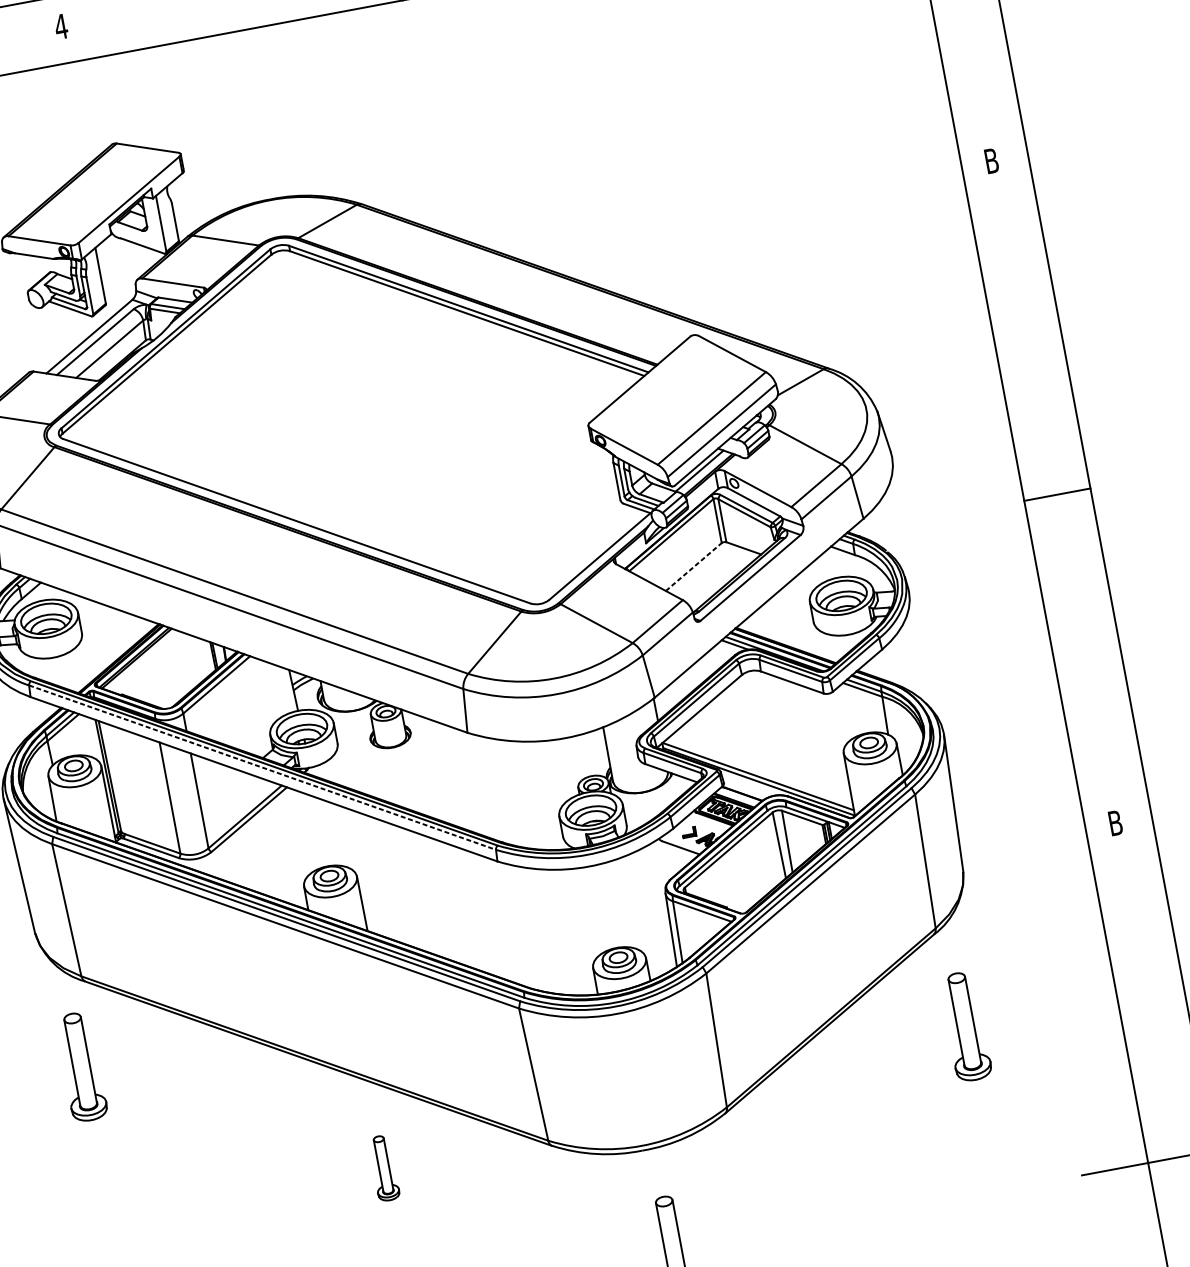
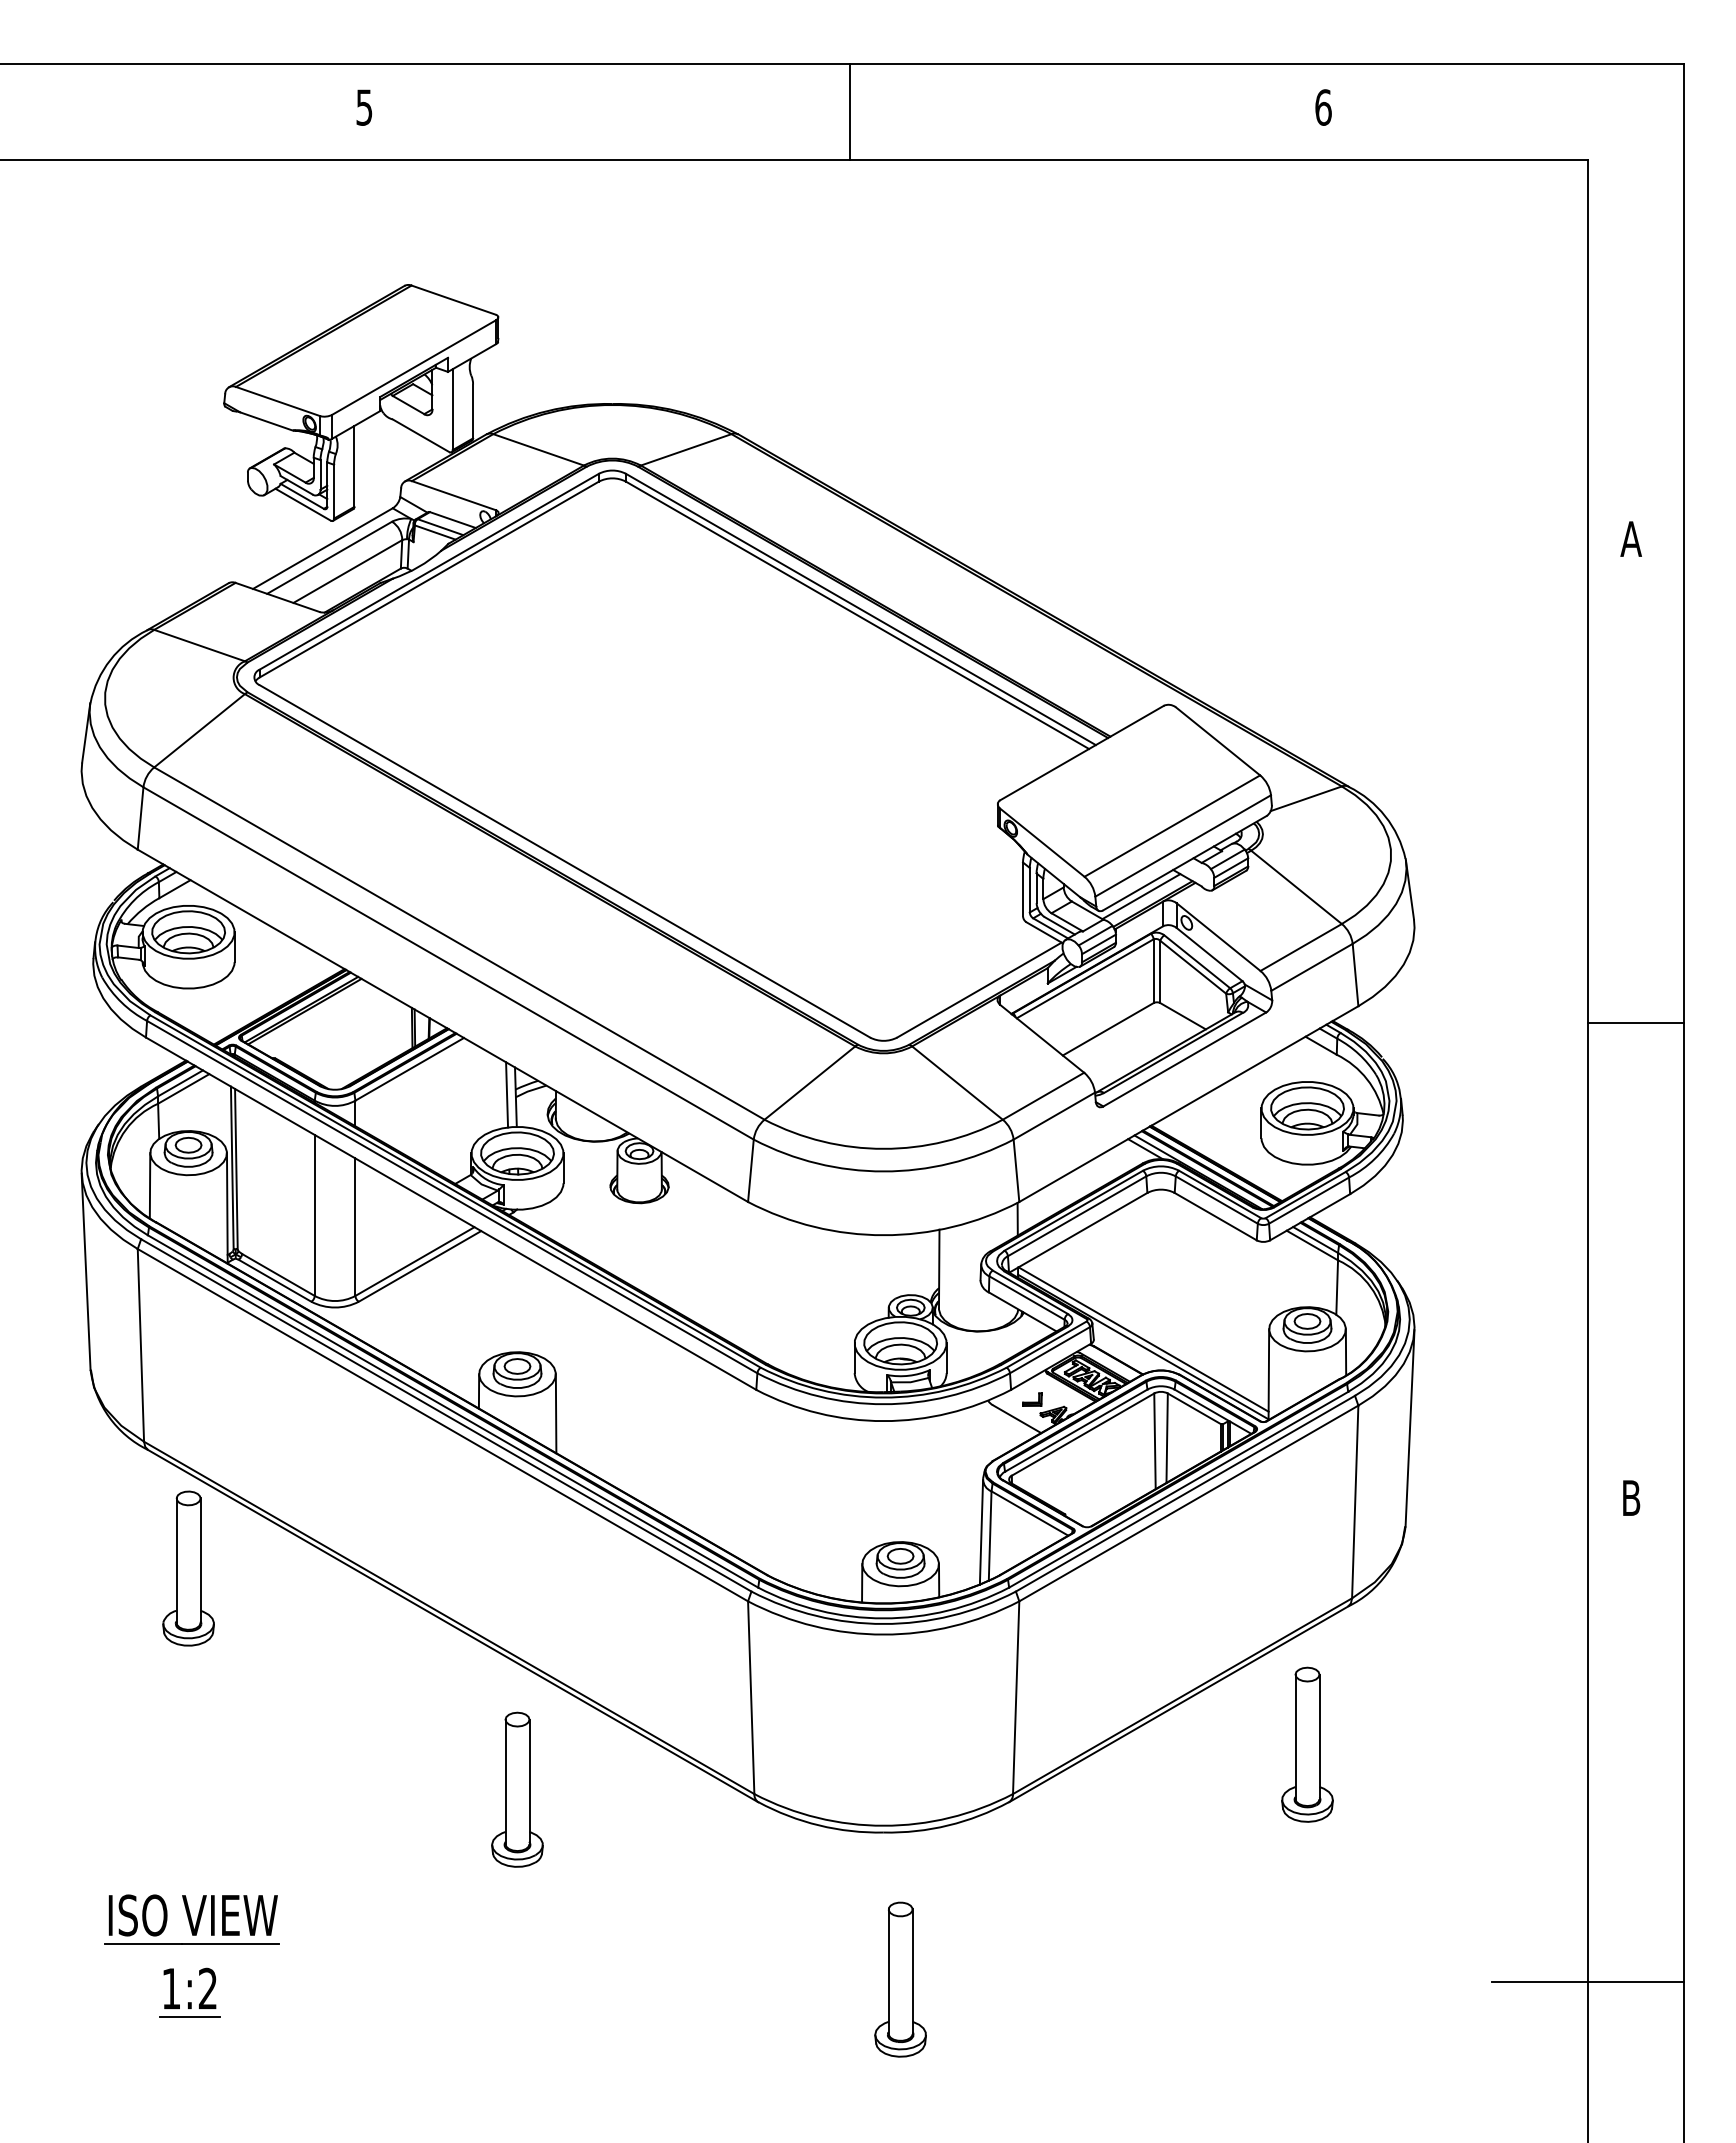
text: (61, 26) -> (364, 107), 4 -> 5
text: (990, 160) -> (1630, 538), B -> A
line: (694, 567) -> (1108, 1029), dashed -> solid
line: (287, 689) -> (507, 1094), added
line: (262, 767) -> (452, 1197), dashed -> solid
part: (965, 1026) -> (1307, 1744), moved
part: (81, 1066) -> (188, 1568), moved
part: (384, 1168) -> (517, 1789), size x1.67

